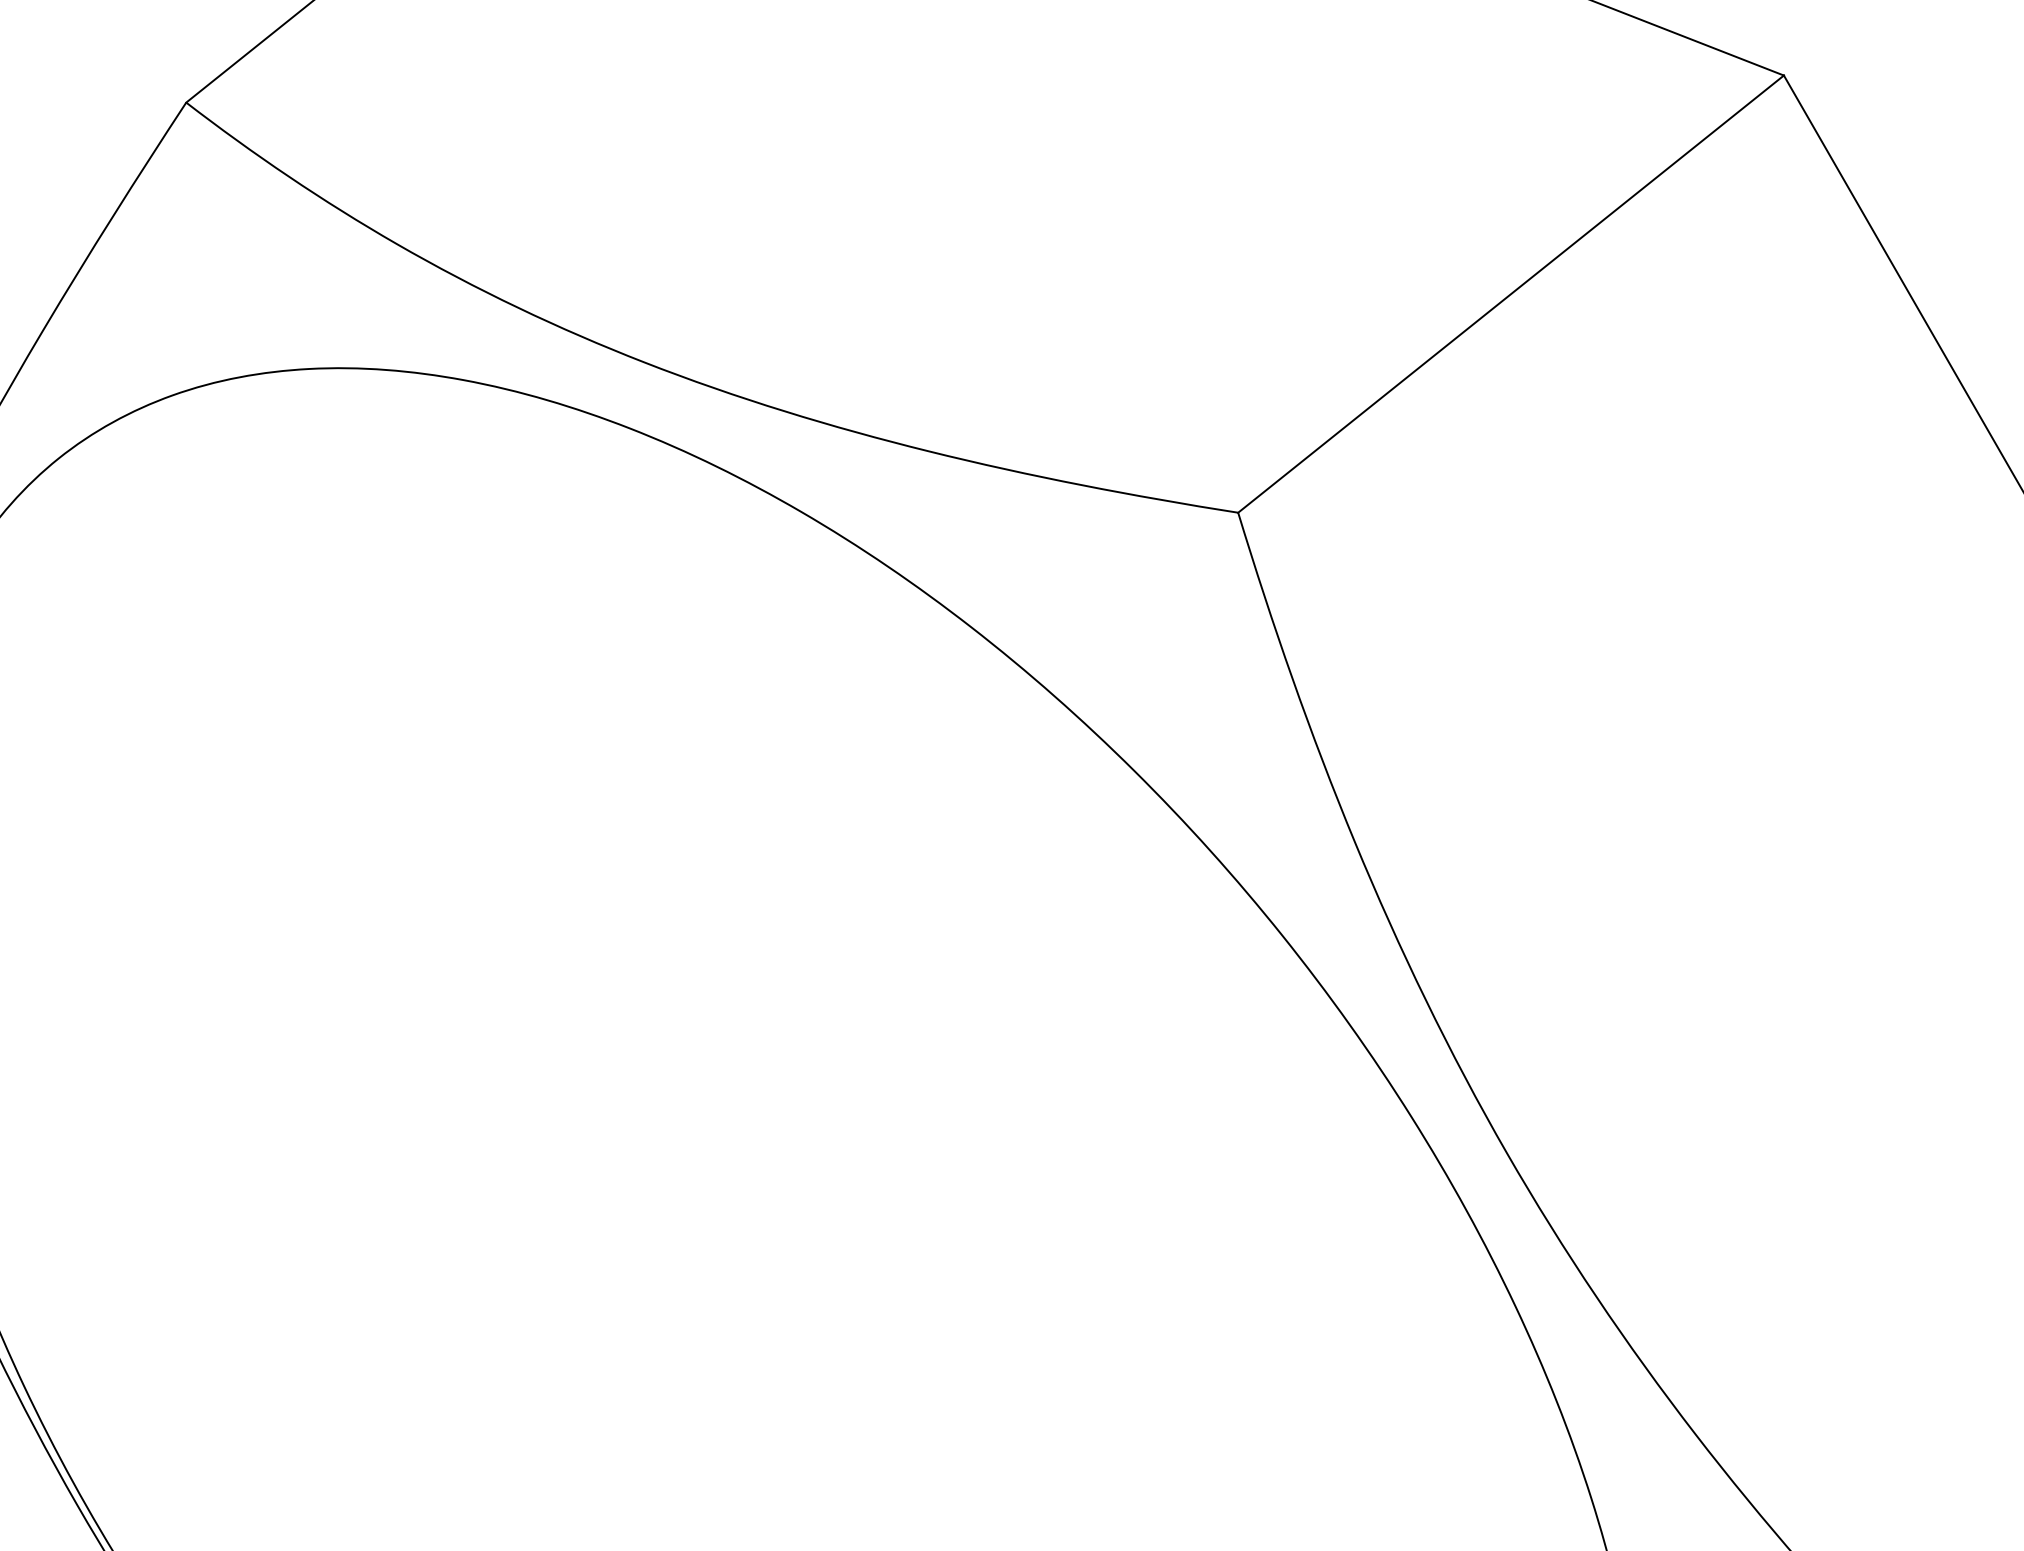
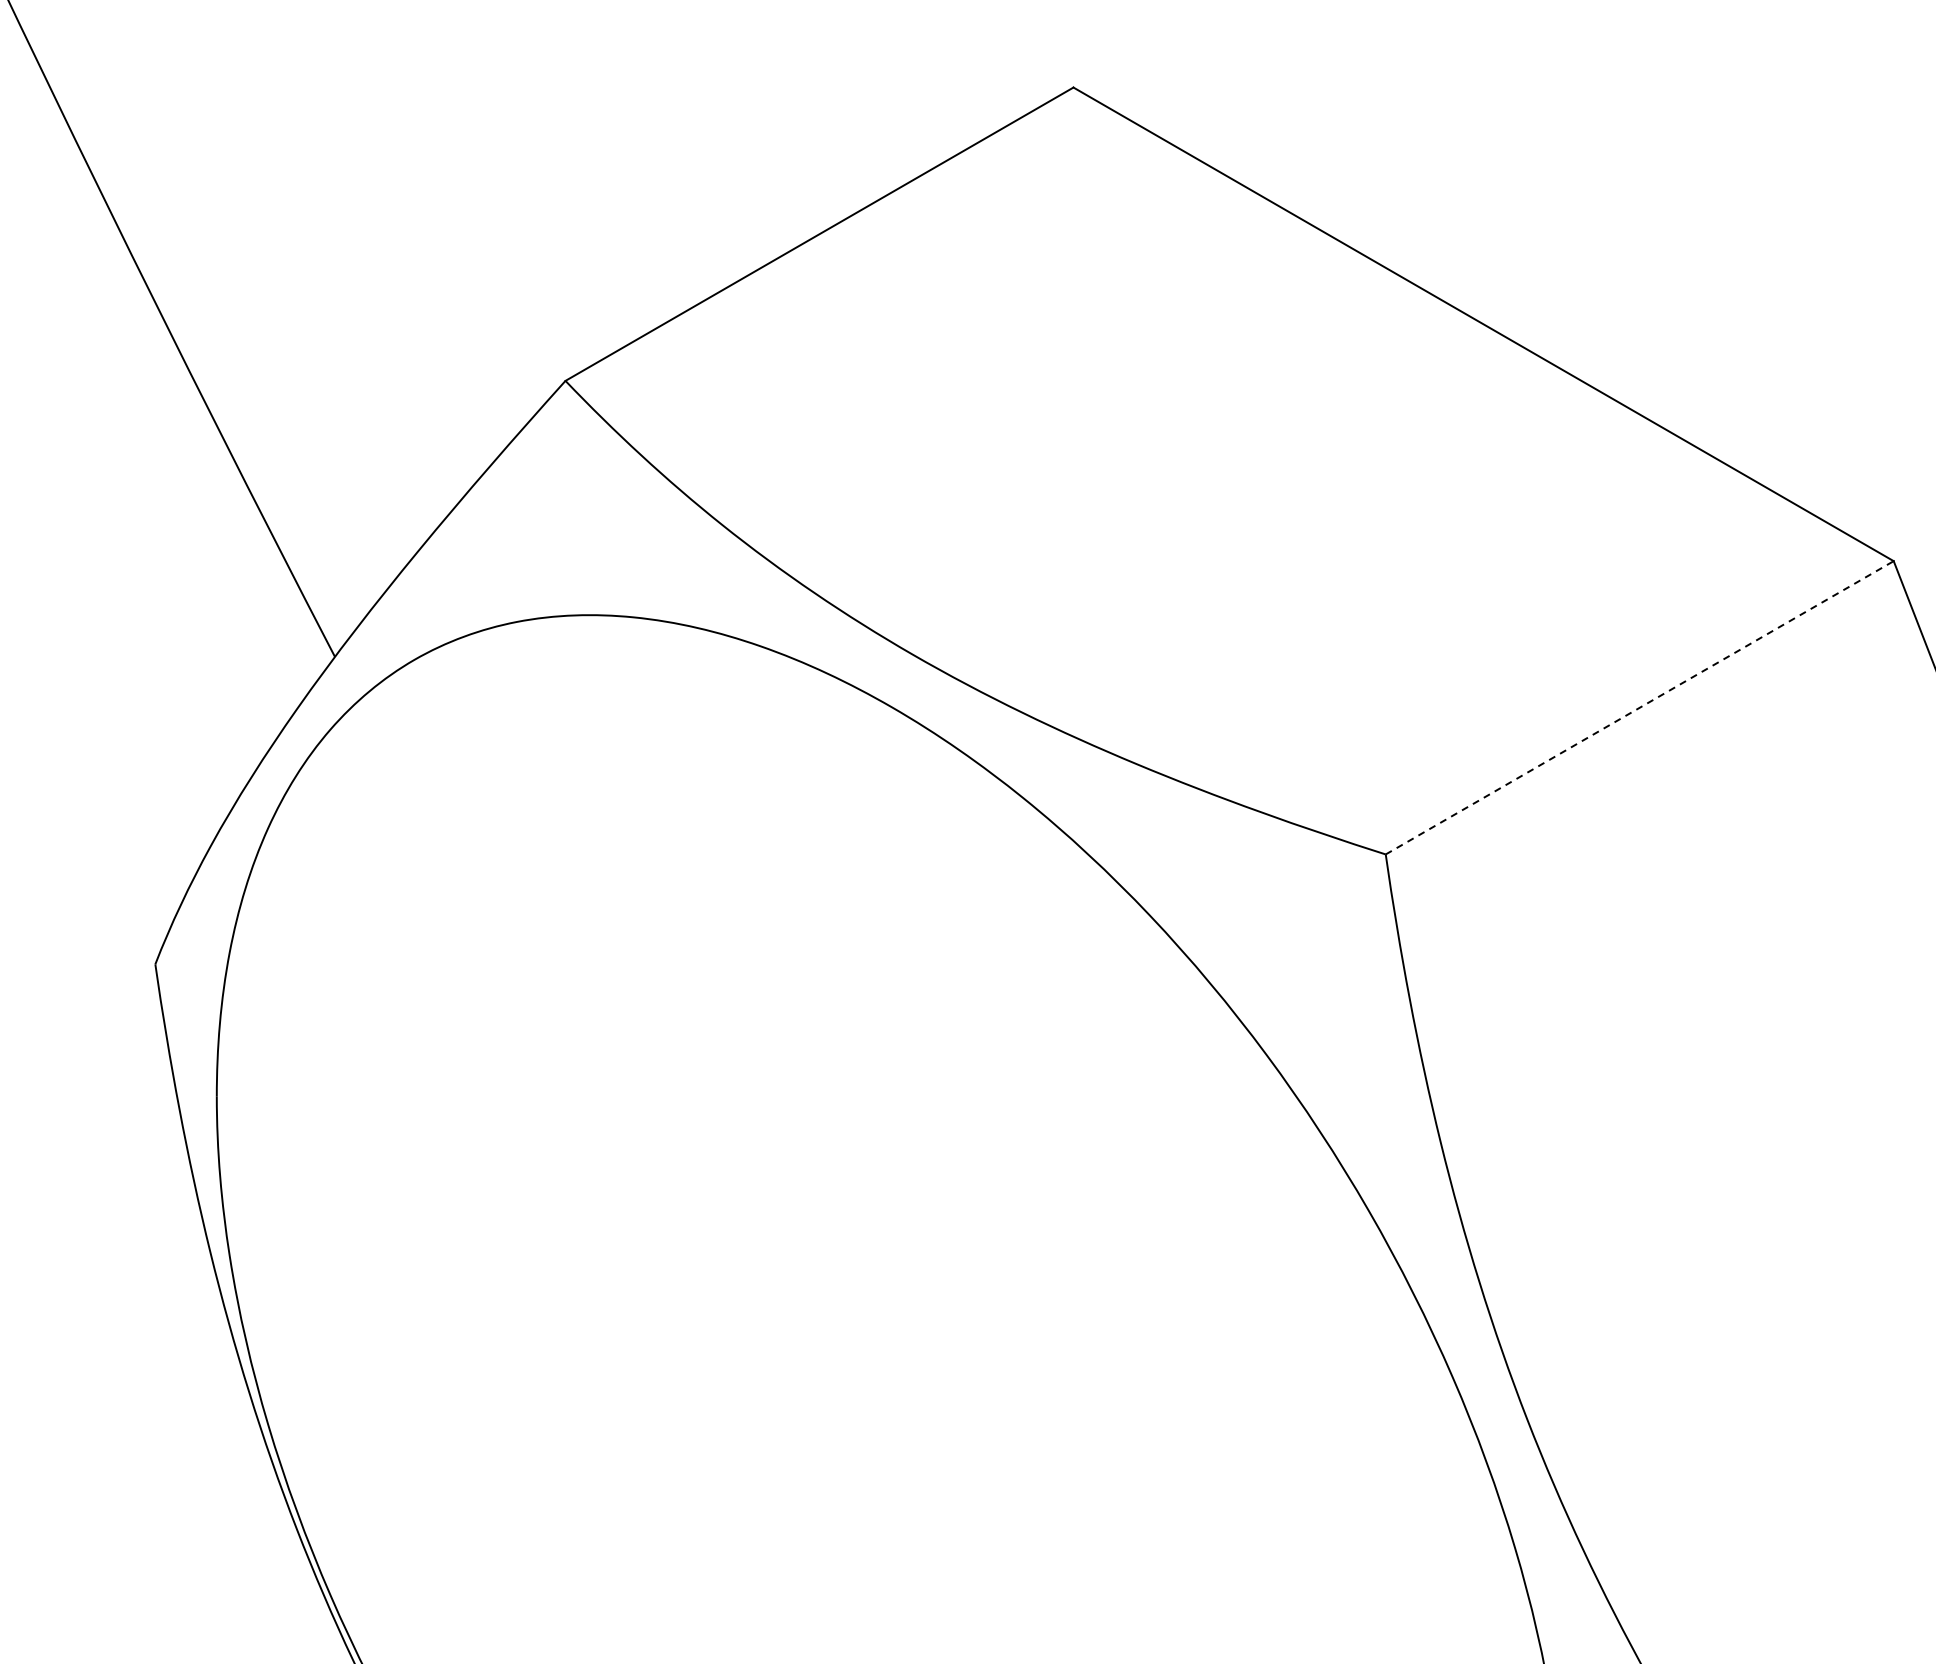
line: (1511, 293) -> (1640, 707), solid -> dashed

